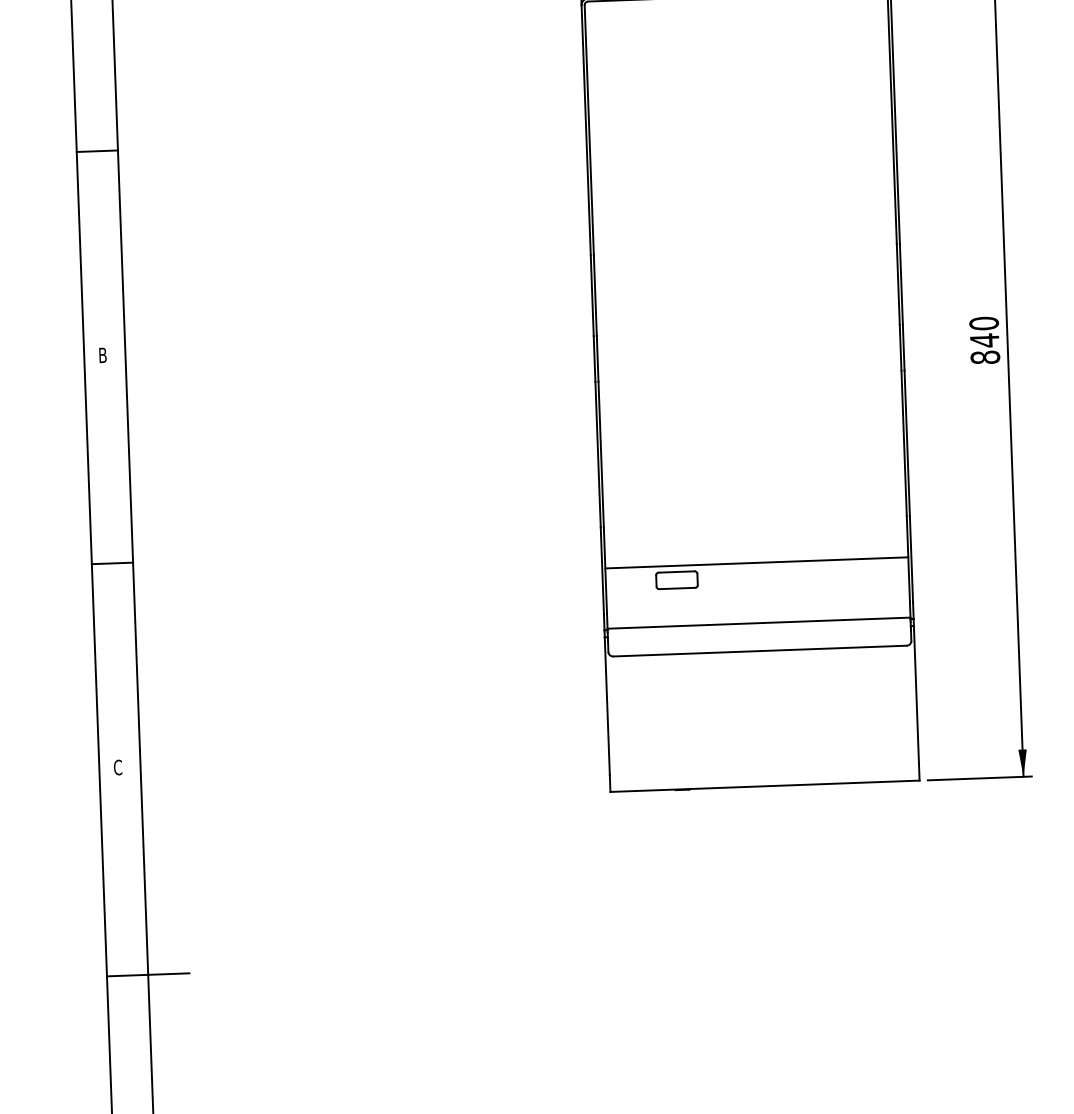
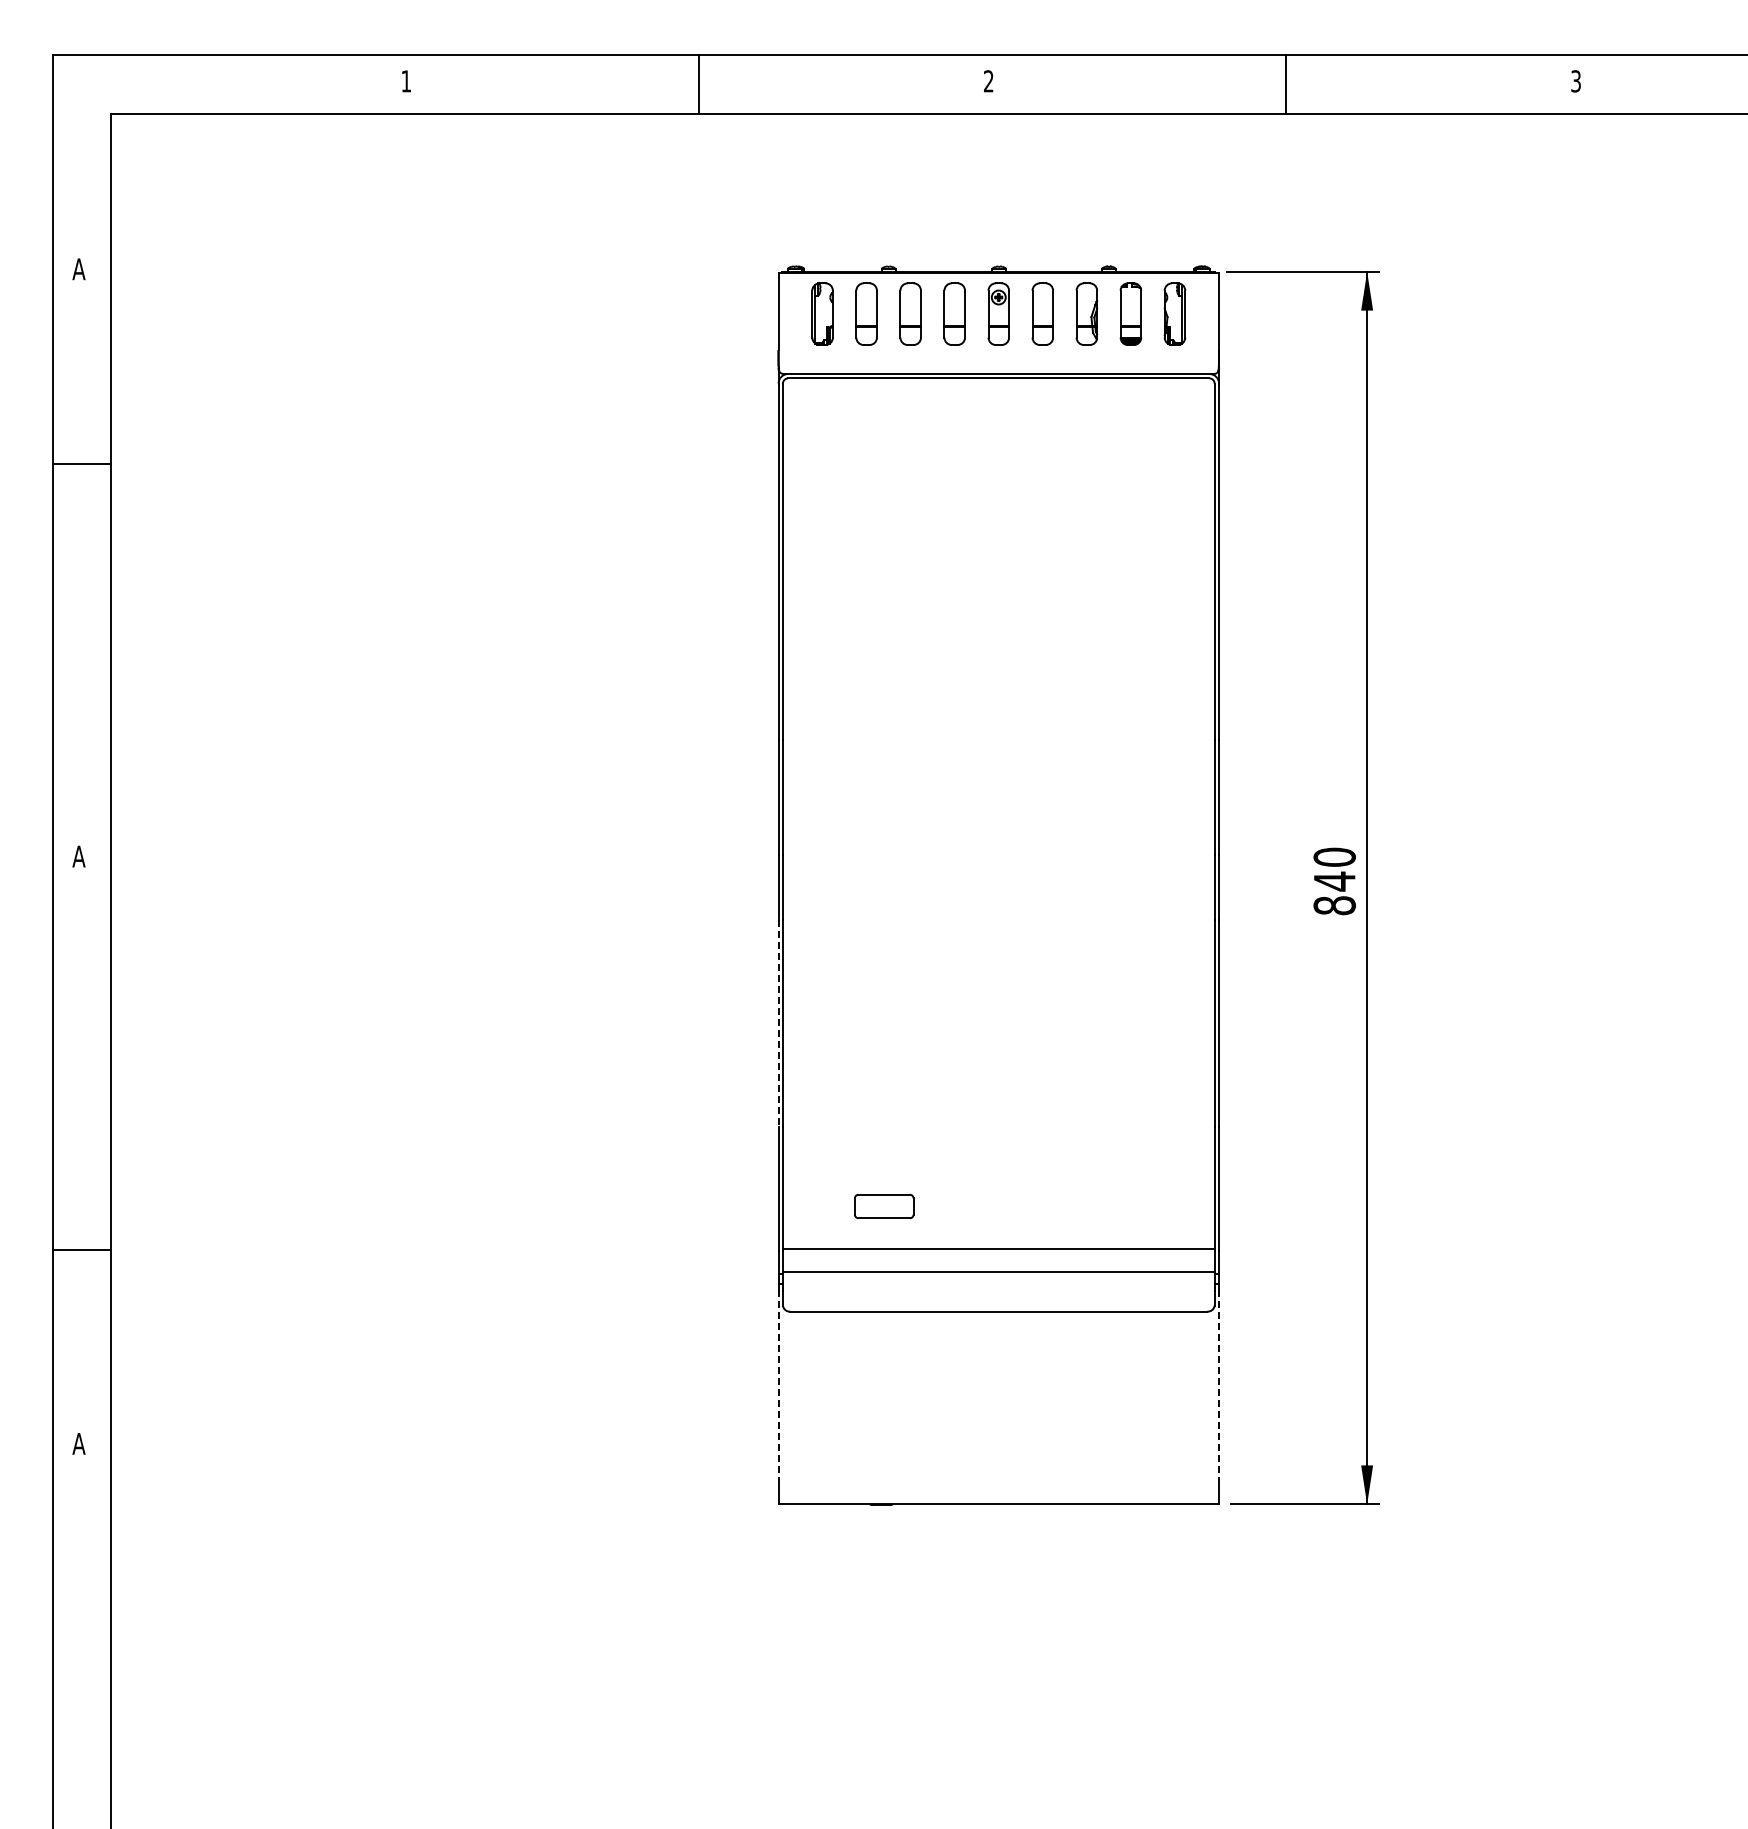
line: (97, 151) -> (81, 463), moved
text: (102, 355) -> (78, 856), B -> A
line: (598, 454) -> (778, 1023), solid -> dashed
line: (756, 562) -> (998, 1248), moved
line: (112, 563) -> (81, 1250), moved
line: (916, 697) -> (1219, 1385), solid -> dashed
line: (607, 708) -> (778, 1385), solid -> dashed
text: (117, 767) -> (78, 1443), C -> A
line: (148, 974) -> (111, 1740), removed

